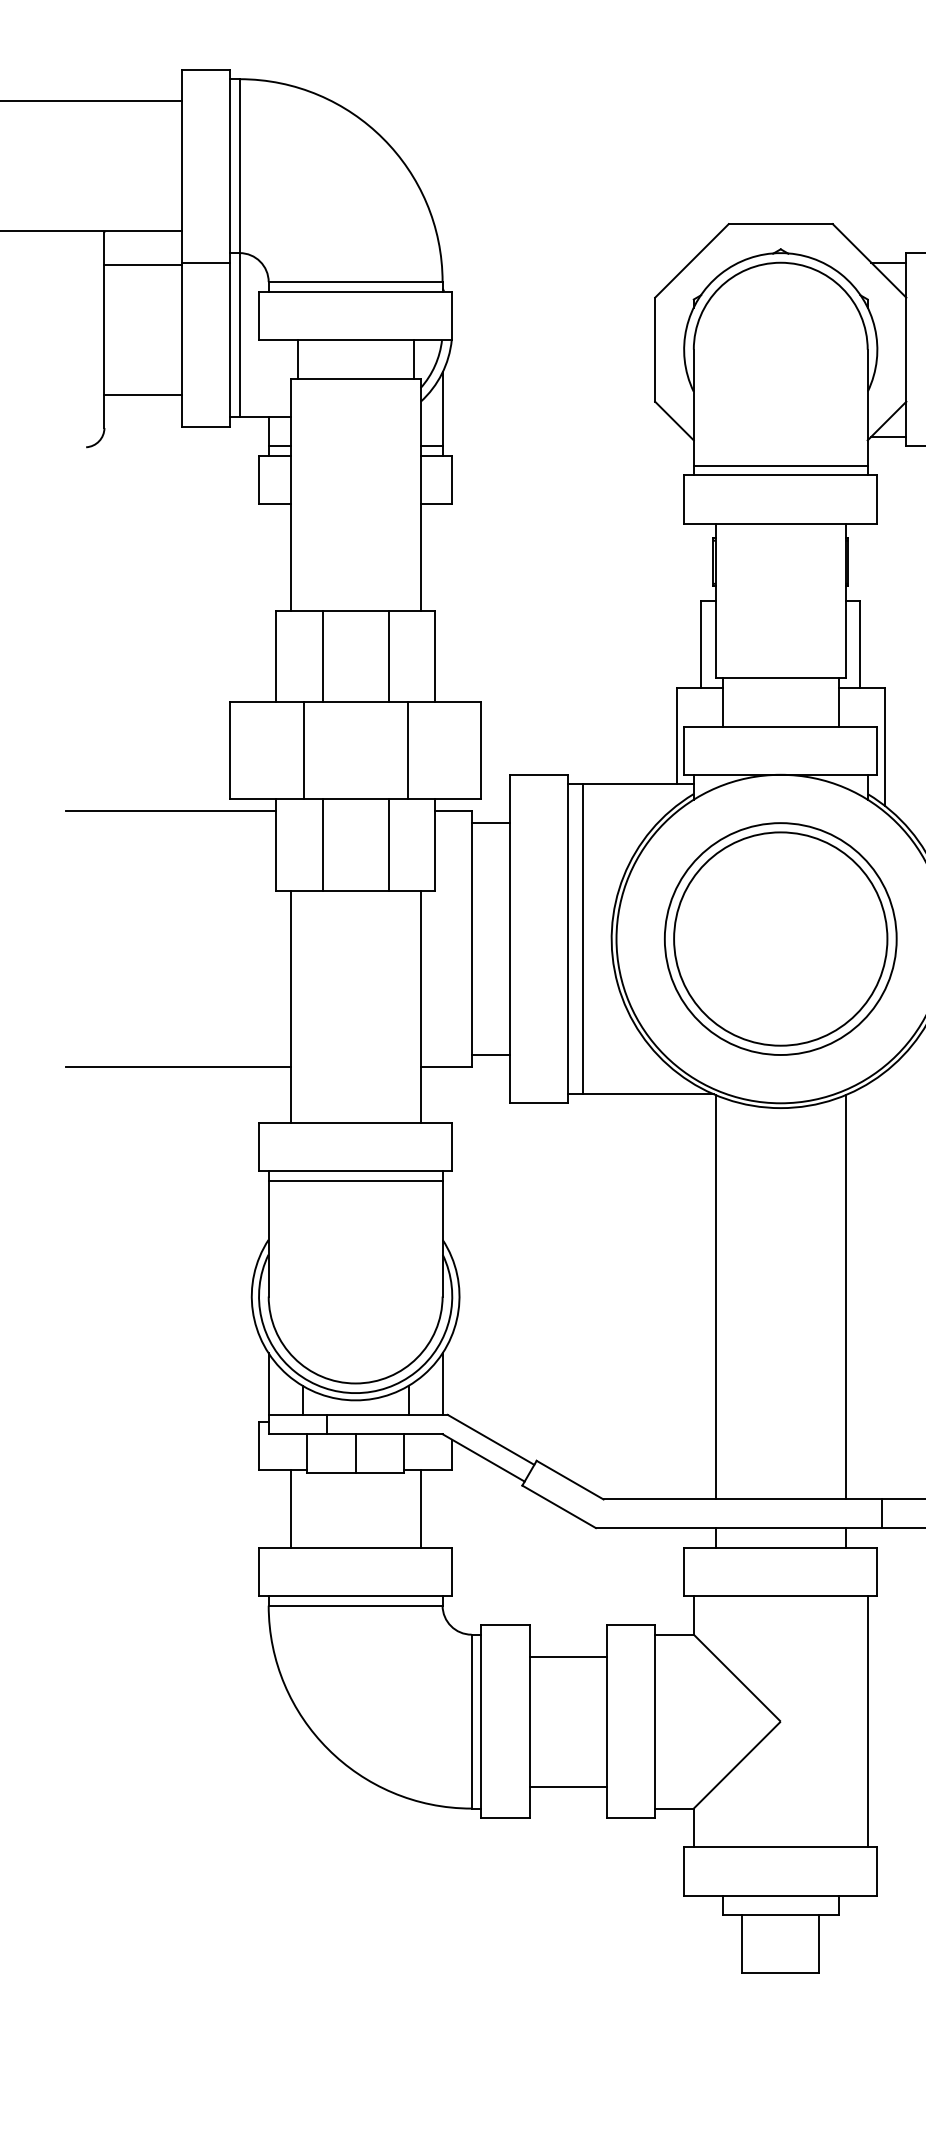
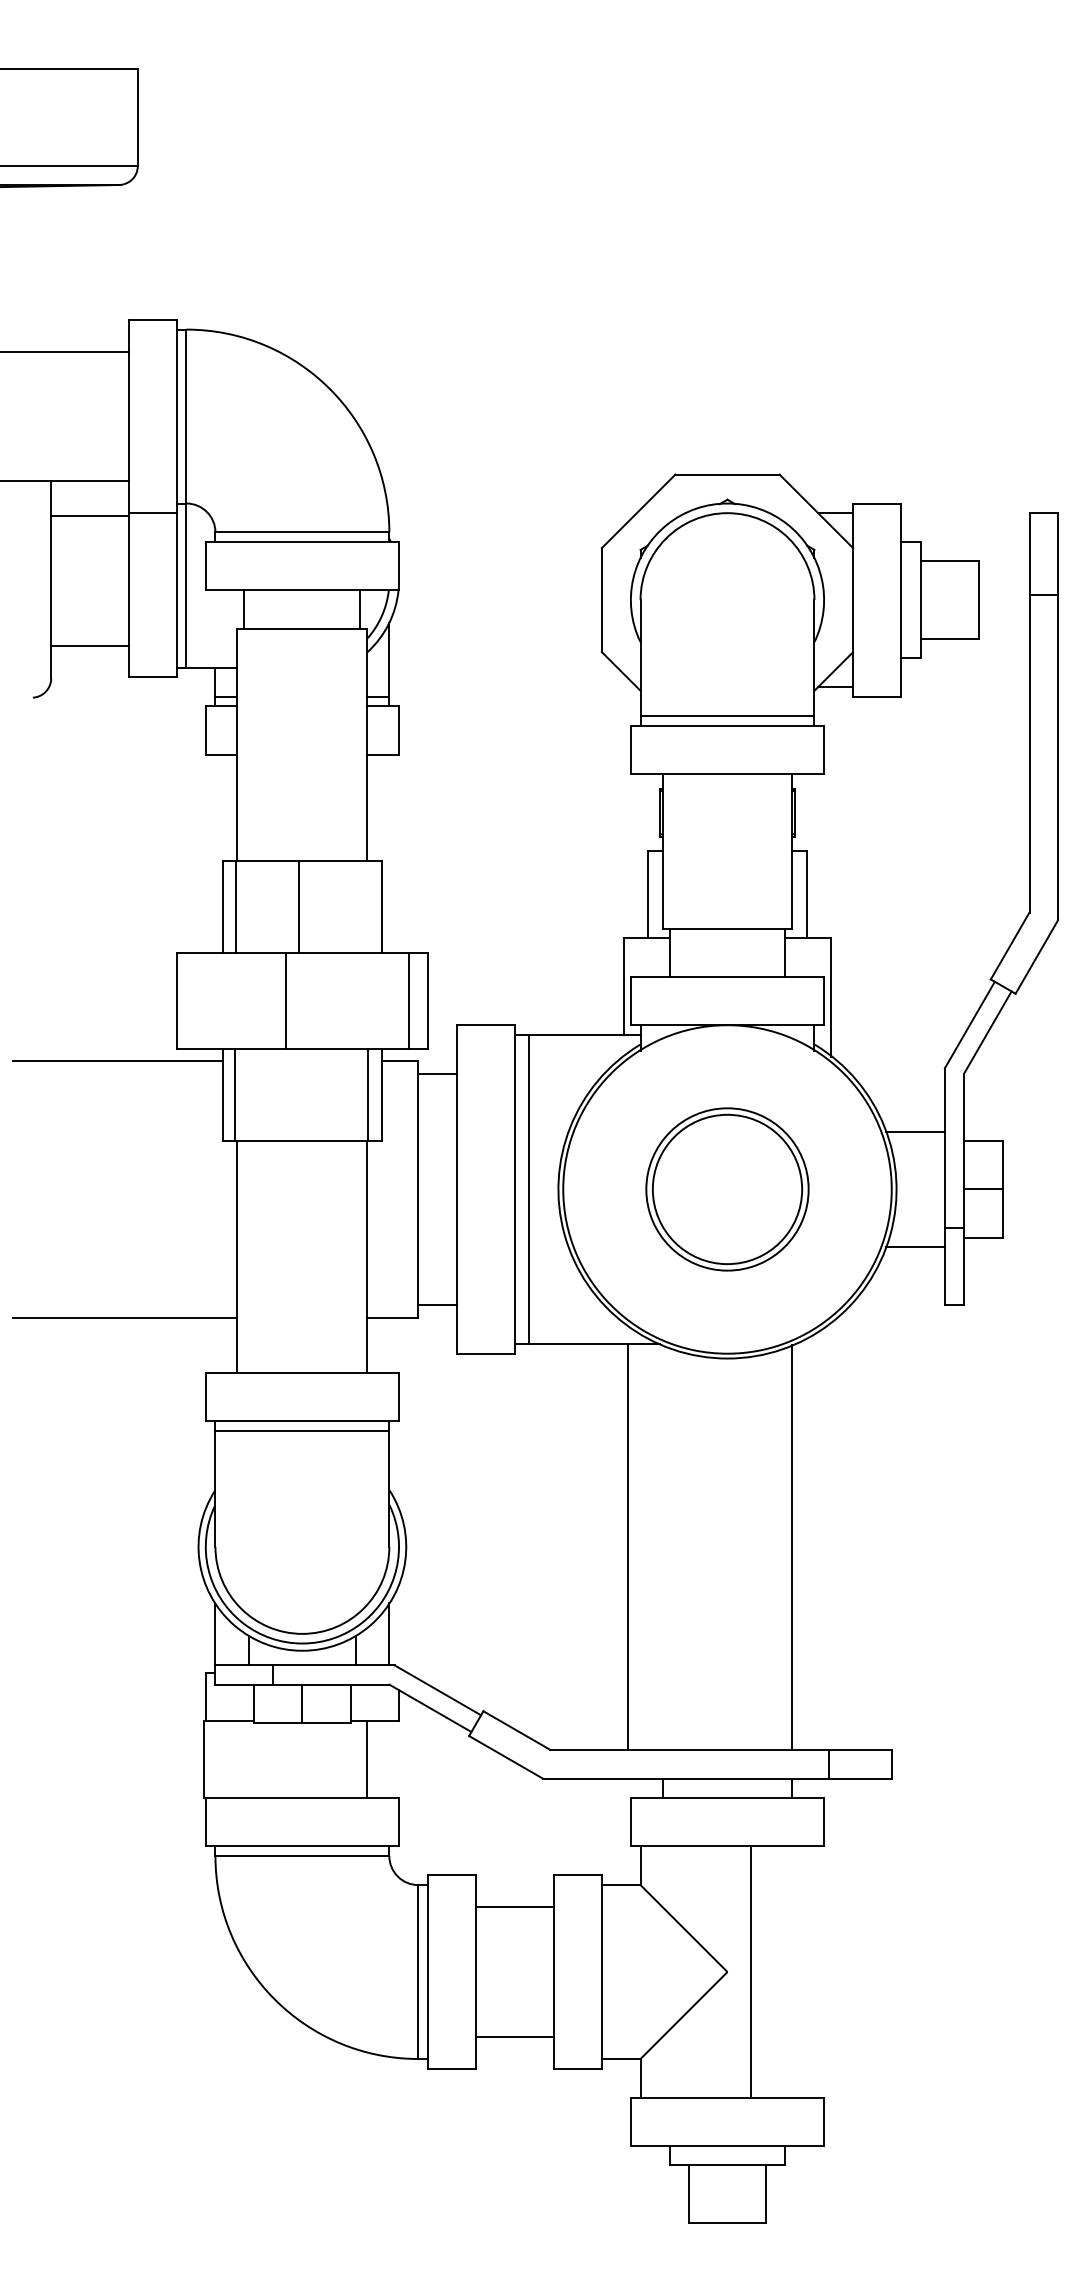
line: (322, 656) -> (236, 906), moved
line: (388, 656) -> (299, 906), moved
line: (303, 750) -> (286, 1000), moved
line: (407, 750) -> (409, 1000), moved
line: (322, 845) -> (235, 1095), moved
line: (388, 845) -> (368, 1095), moved
part: (780, 939) -> (727, 1189), size x0.7
line: (715, 1297) -> (627, 1547), moved
line: (290, 1509) -> (204, 1759), moved
line: (867, 1721) -> (751, 1971), moved

